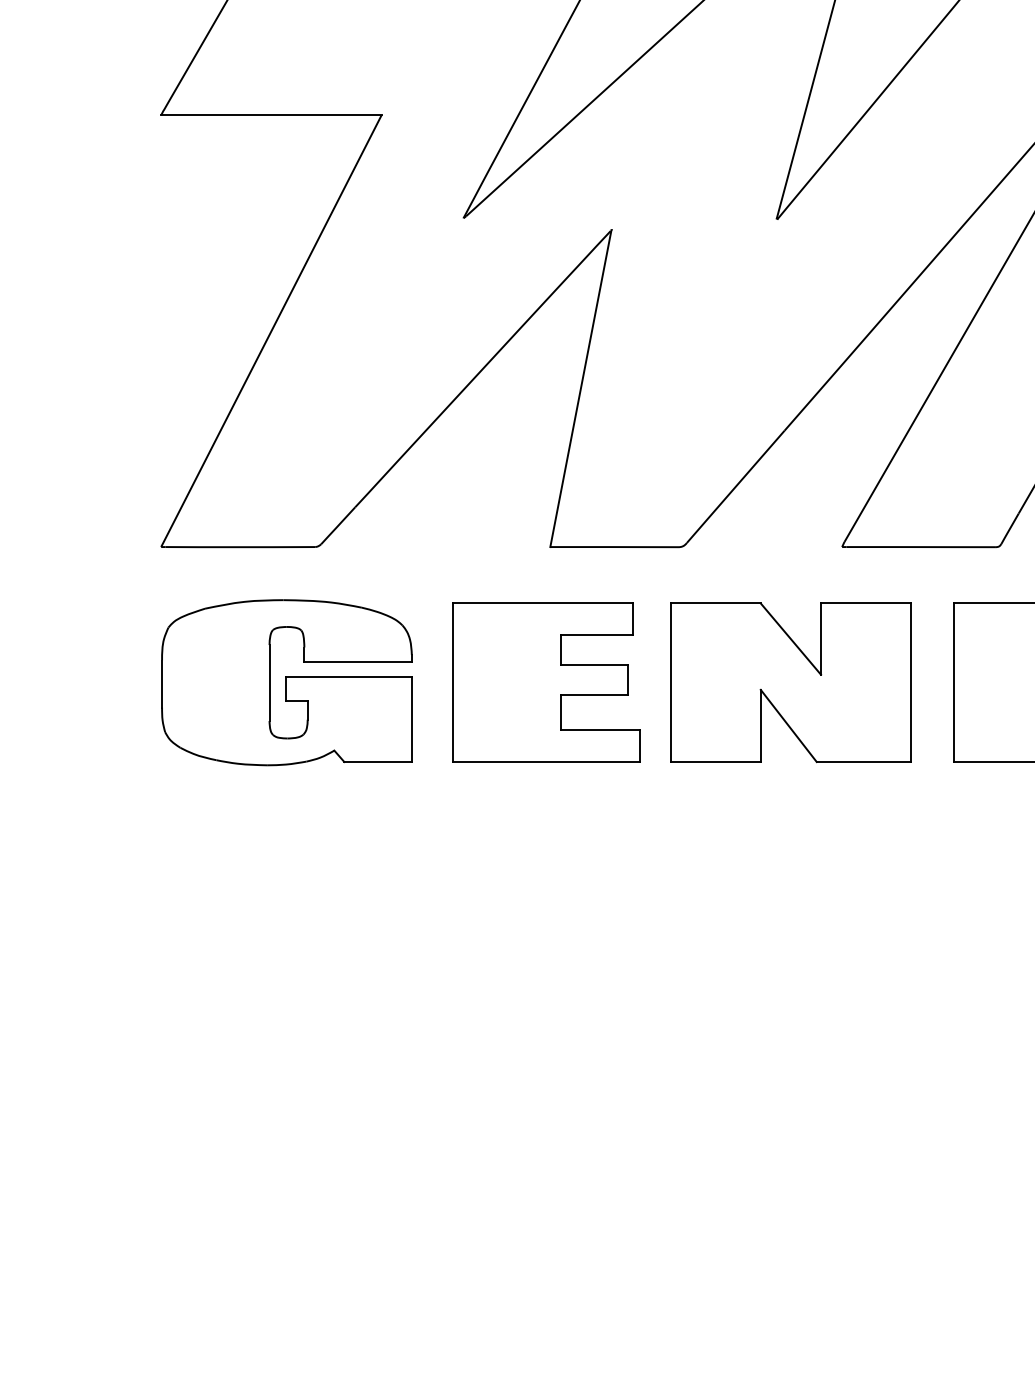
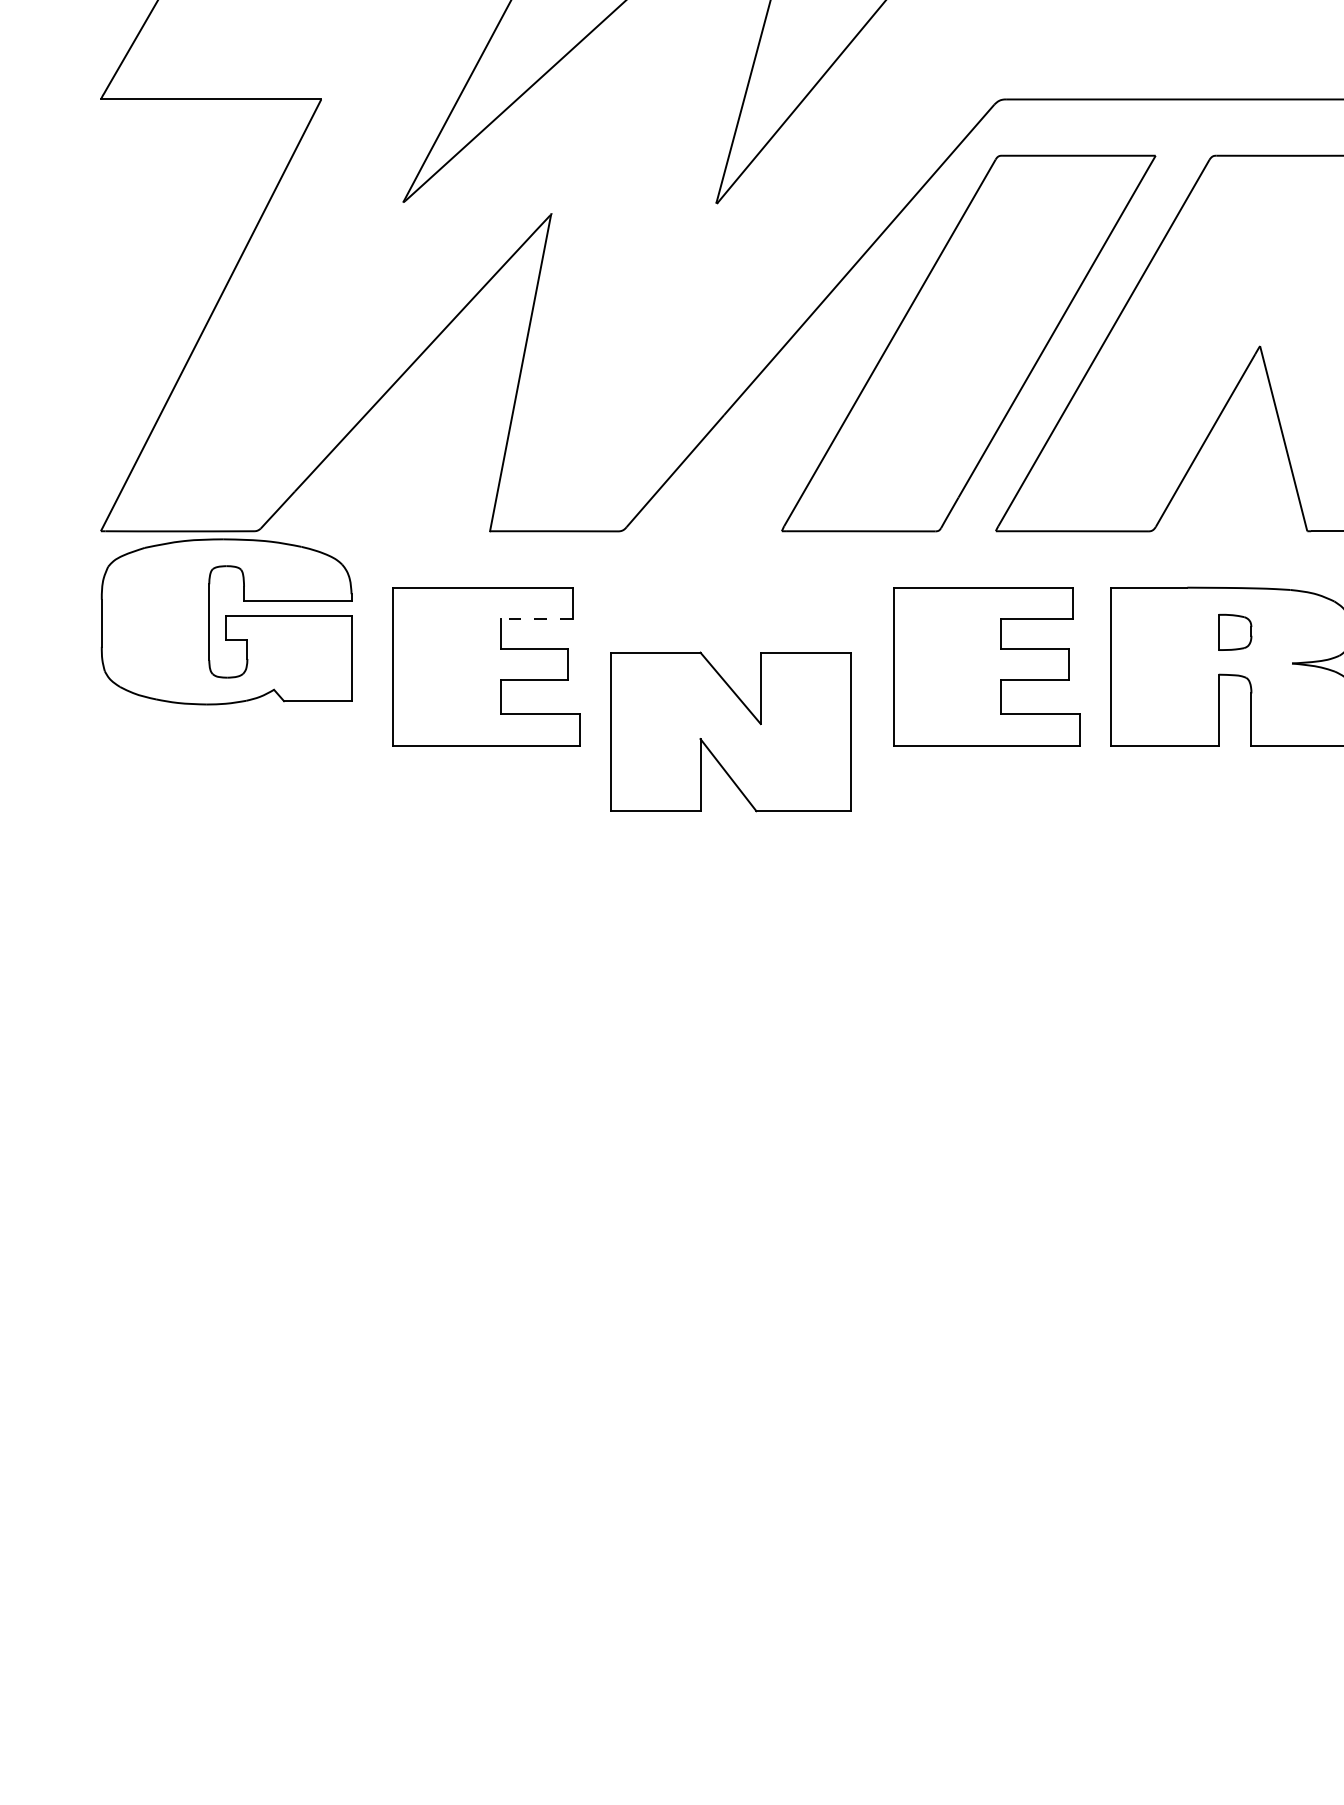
line: (596, 635) -> (536, 619), solid -> dashed
part: (286, 682) -> (226, 621), moved
part: (790, 682) -> (730, 731), moved

